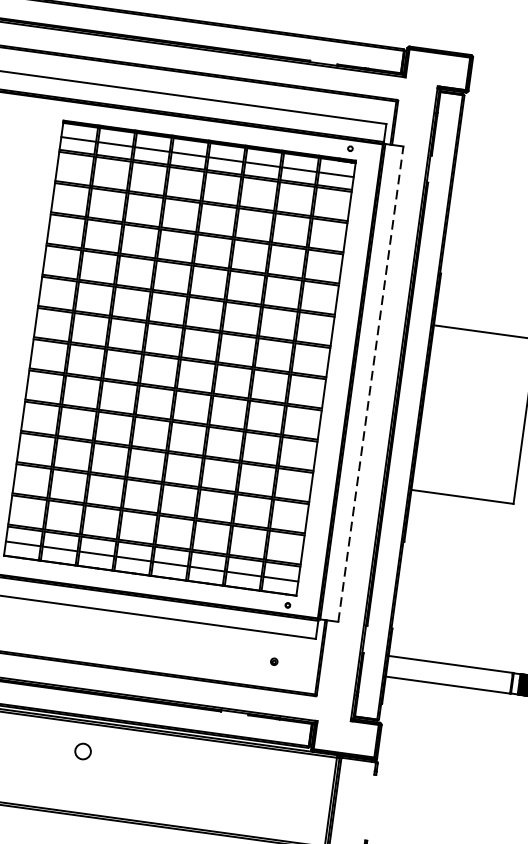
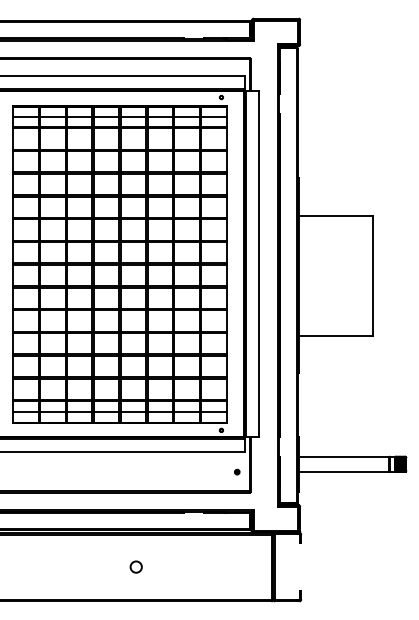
line: (371, 383) -> (259, 263), dashed -> solid
part: (274, 660) -> (237, 471), moved
circle: (82, 750) -> (135, 566), moved

